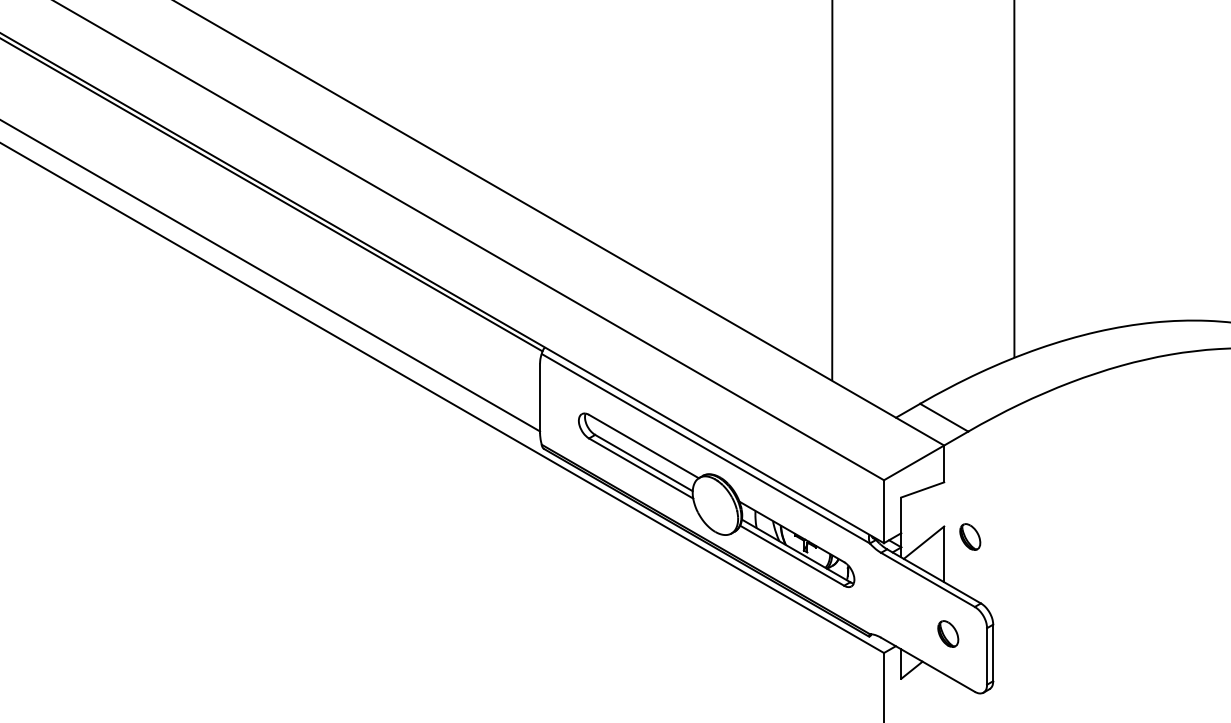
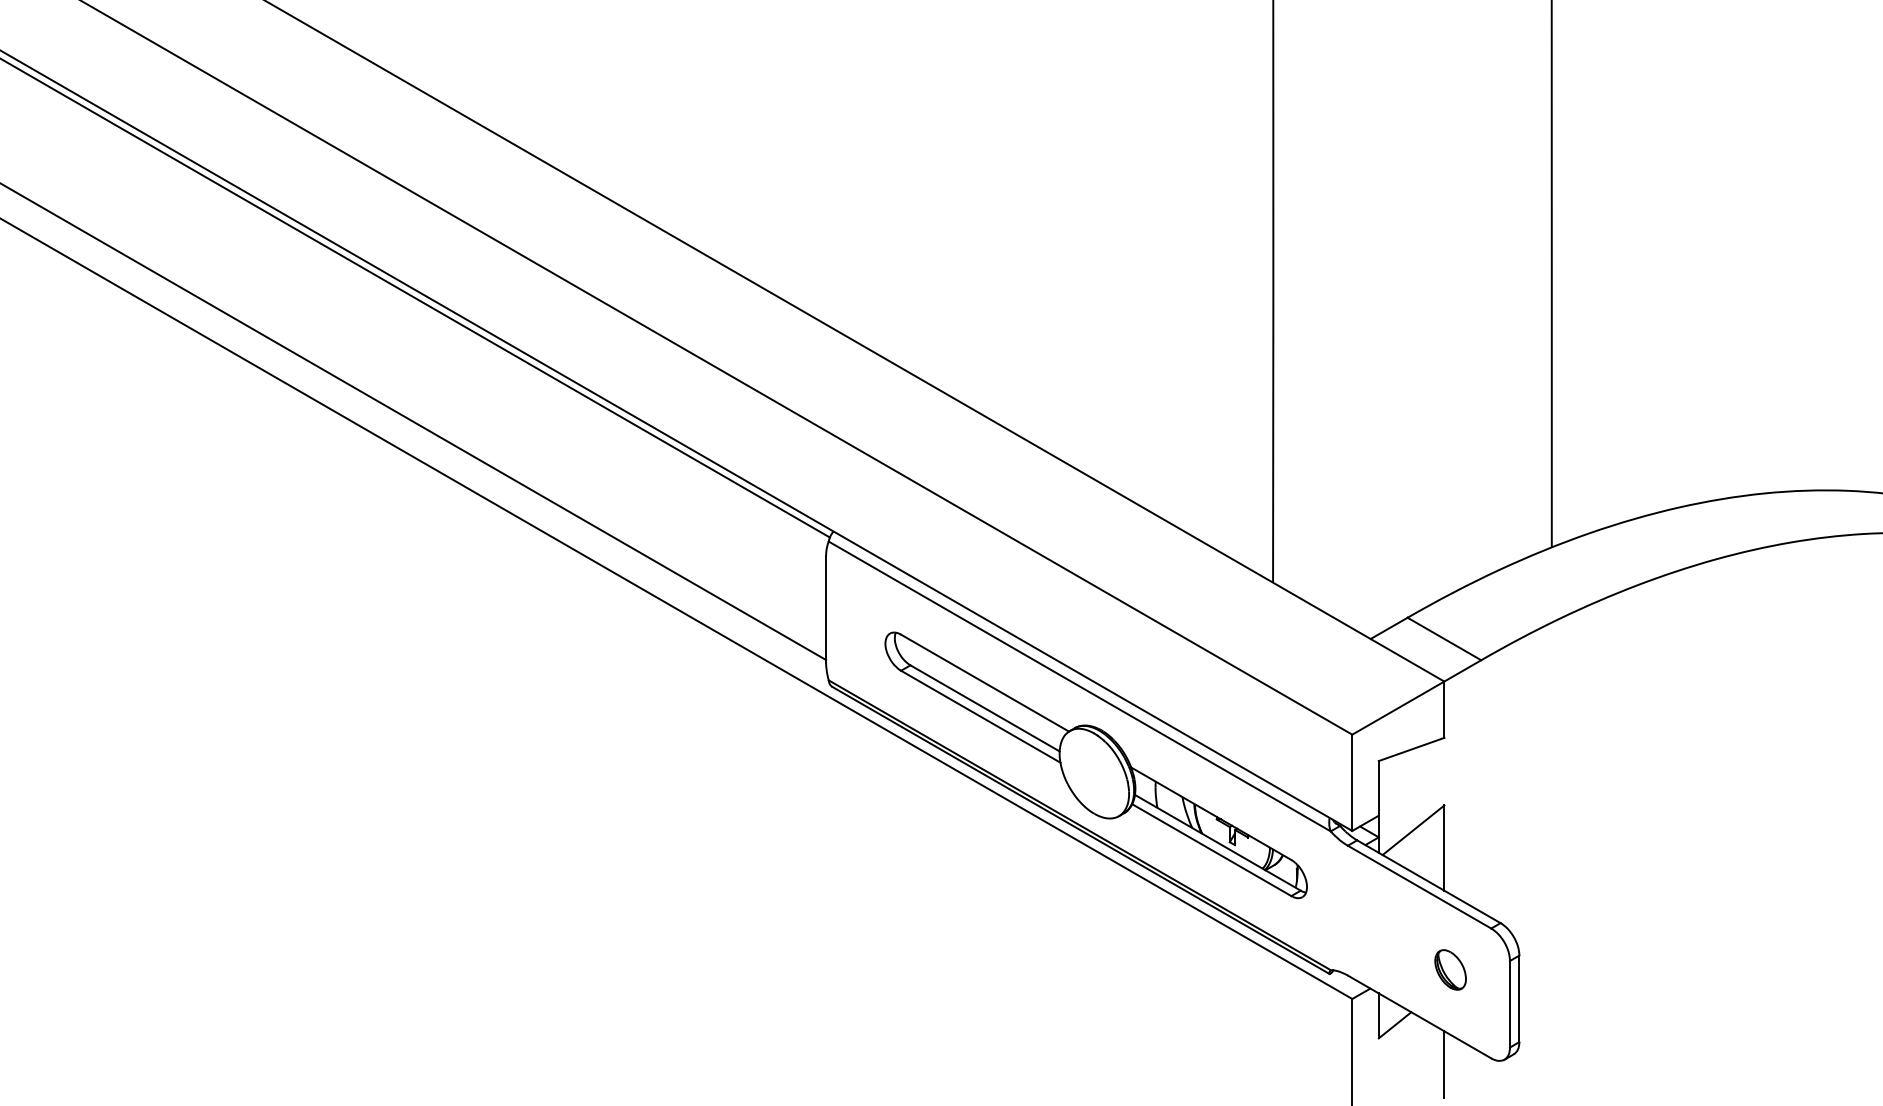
part: (970, 536) -> (1484, 820), removed
line: (944, 696) -> (1444, 1065), added

